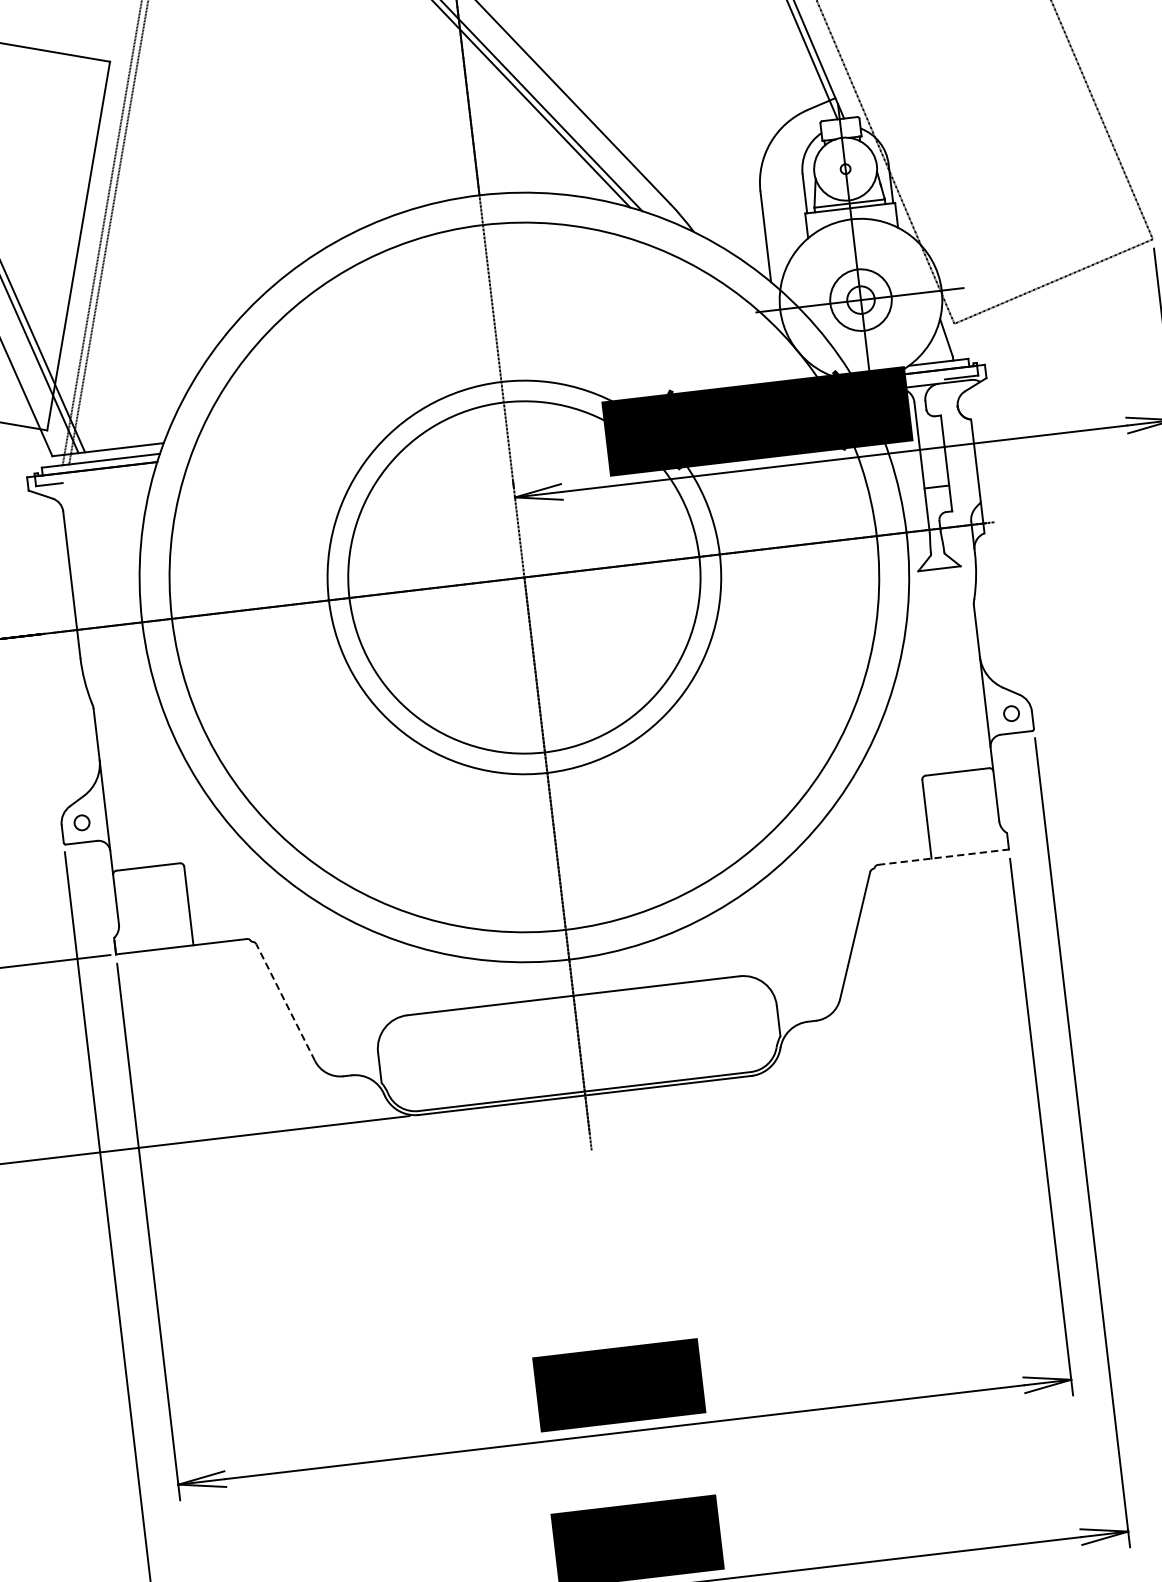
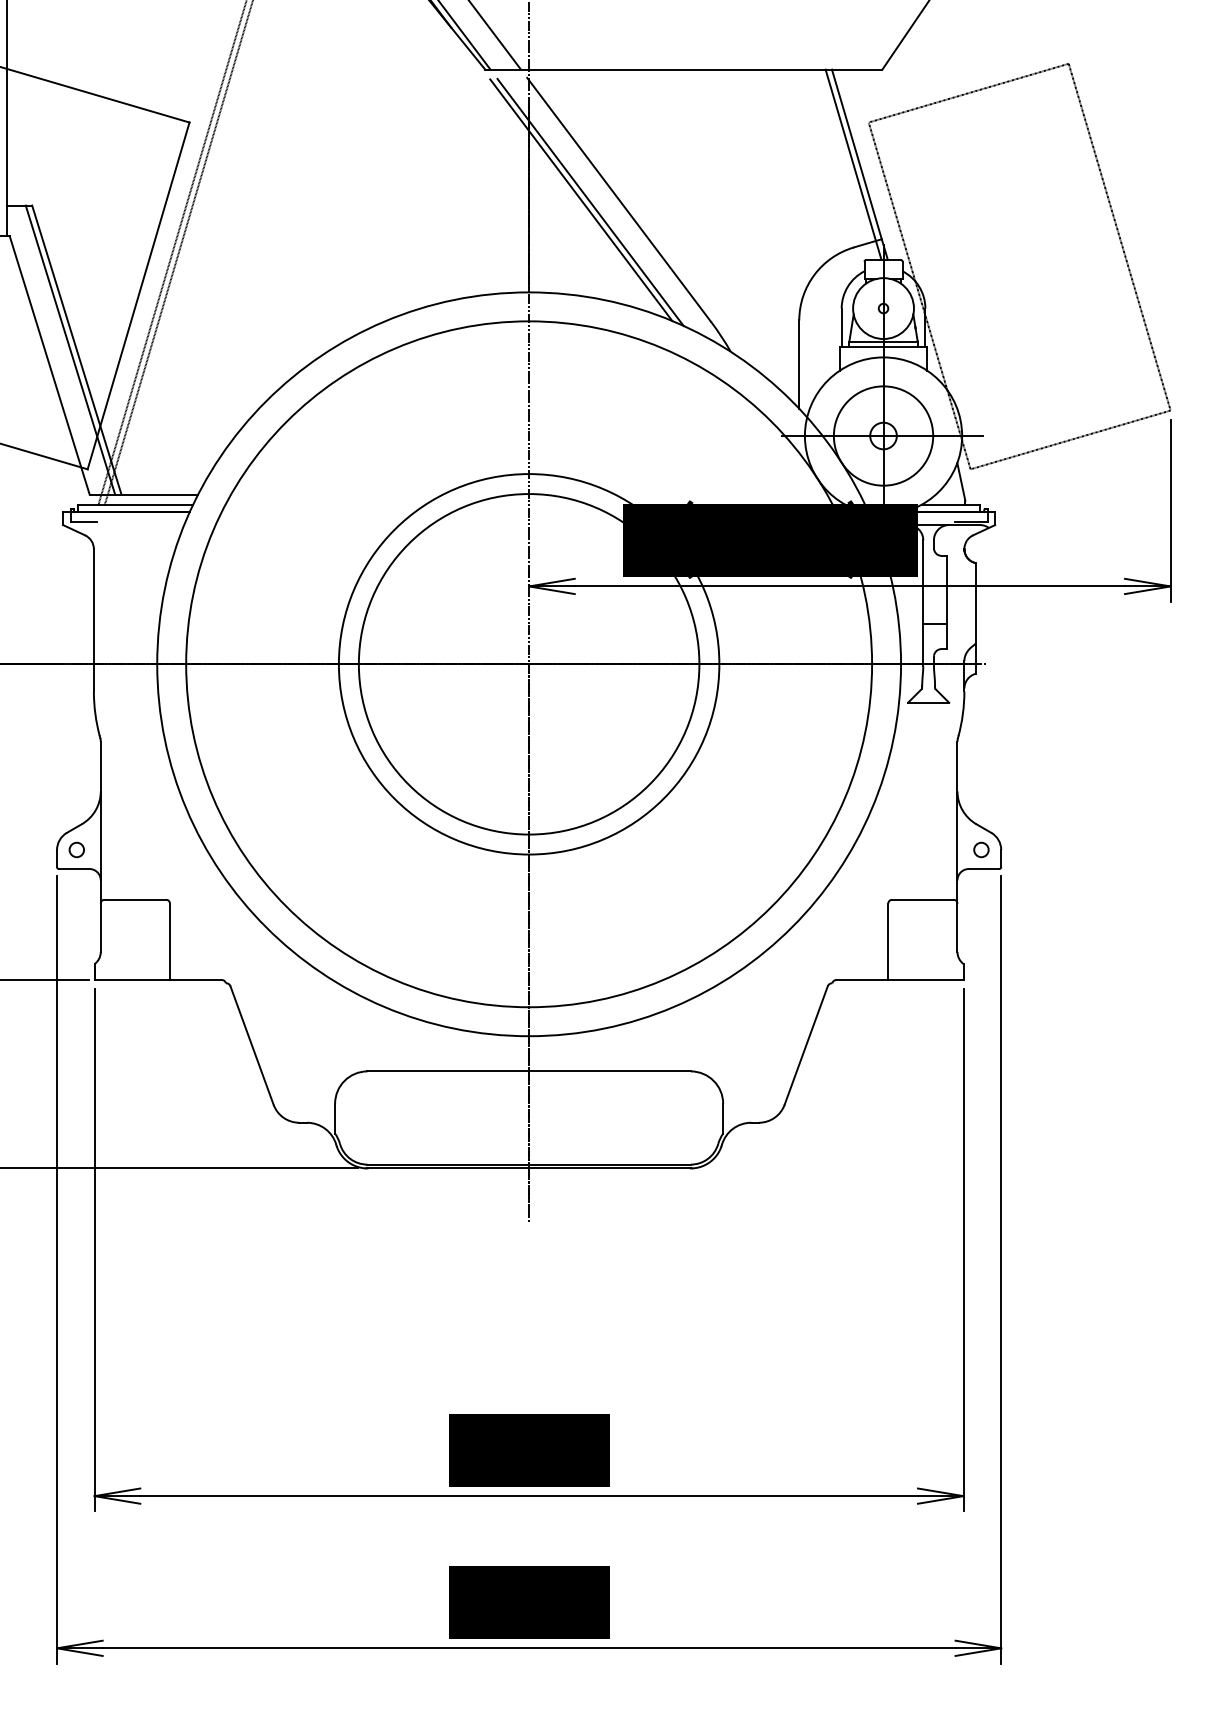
circle: (860, 299) -> (883, 435), size x1.67
line: (943, 857) -> (899, 980), dashed -> solid
line: (285, 1002) -> (251, 1045), dashed -> solid

